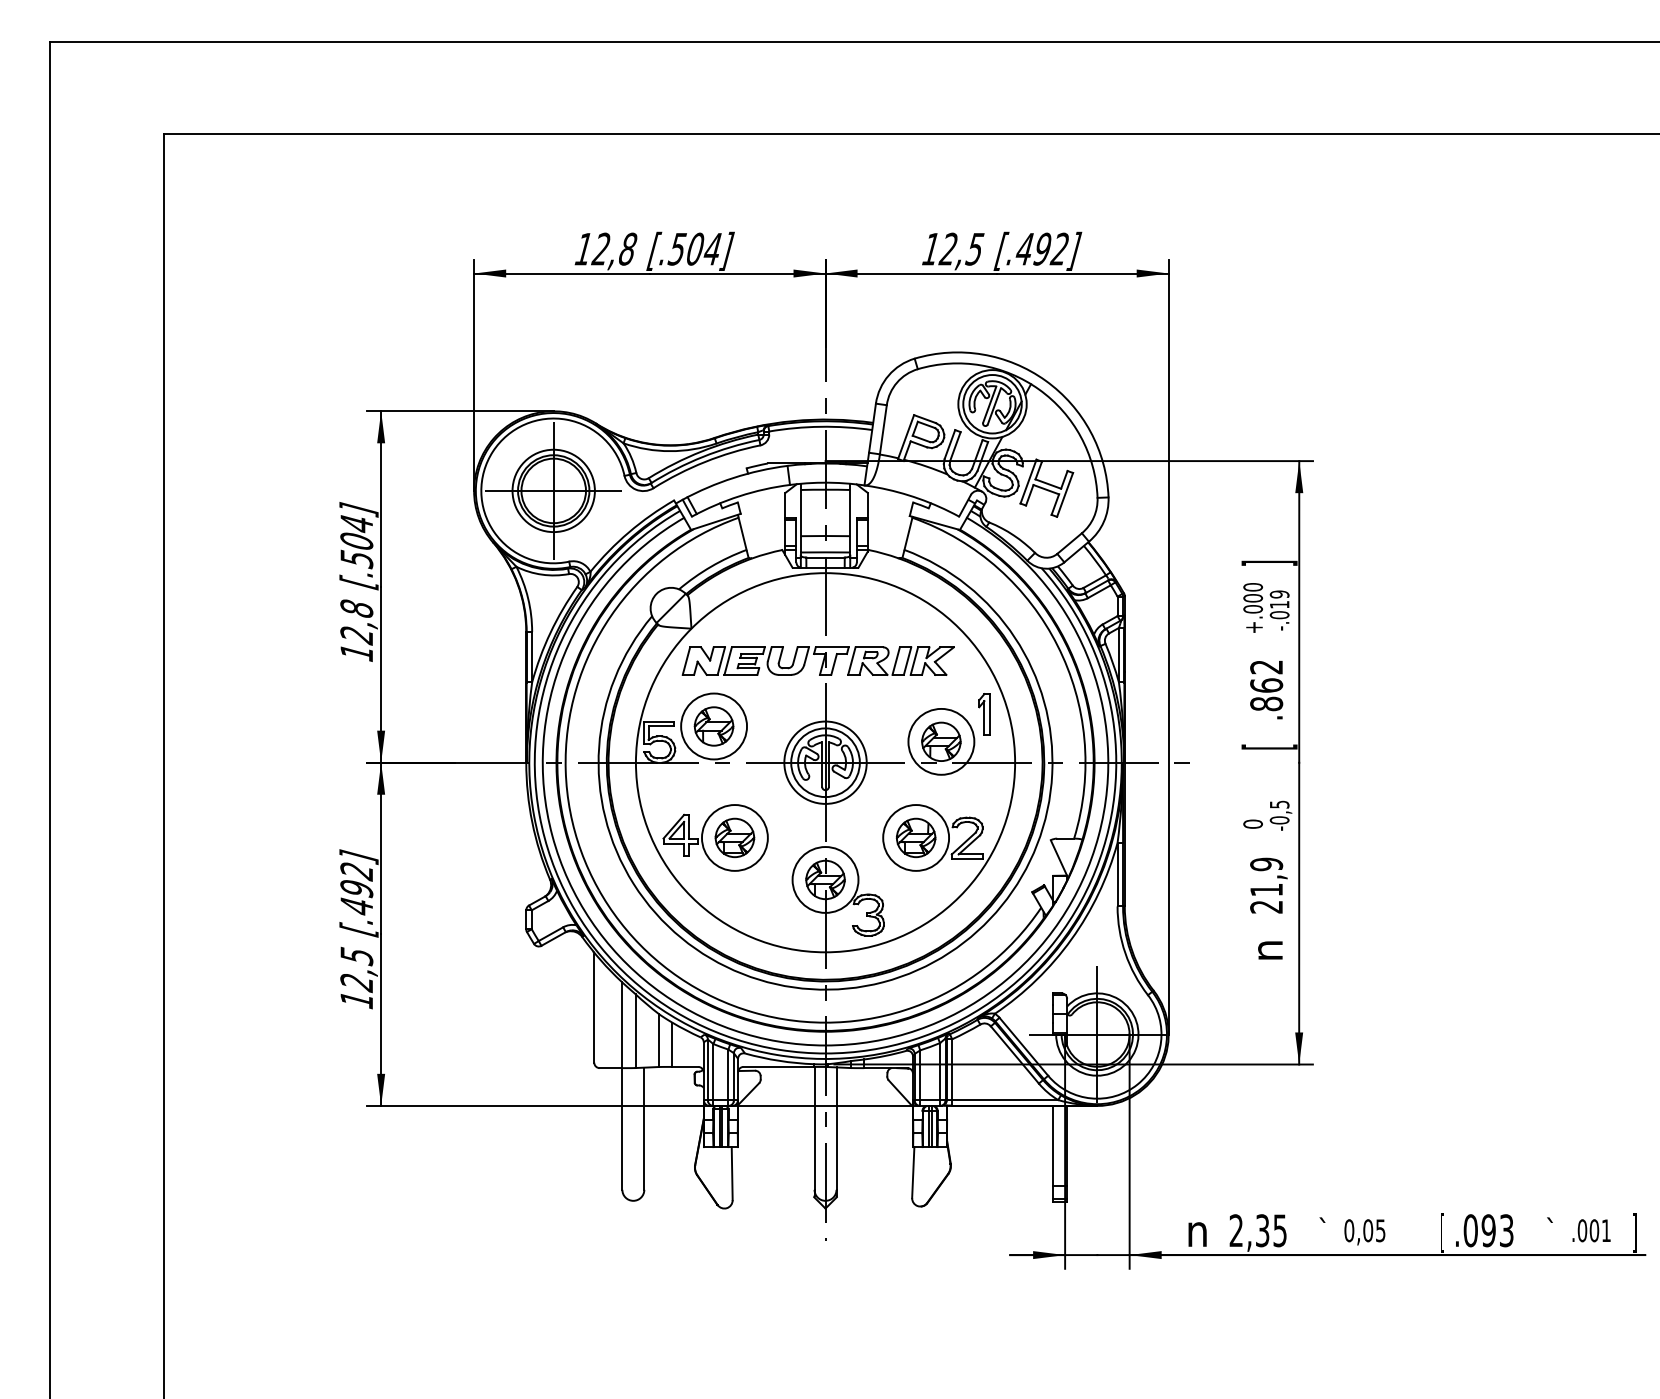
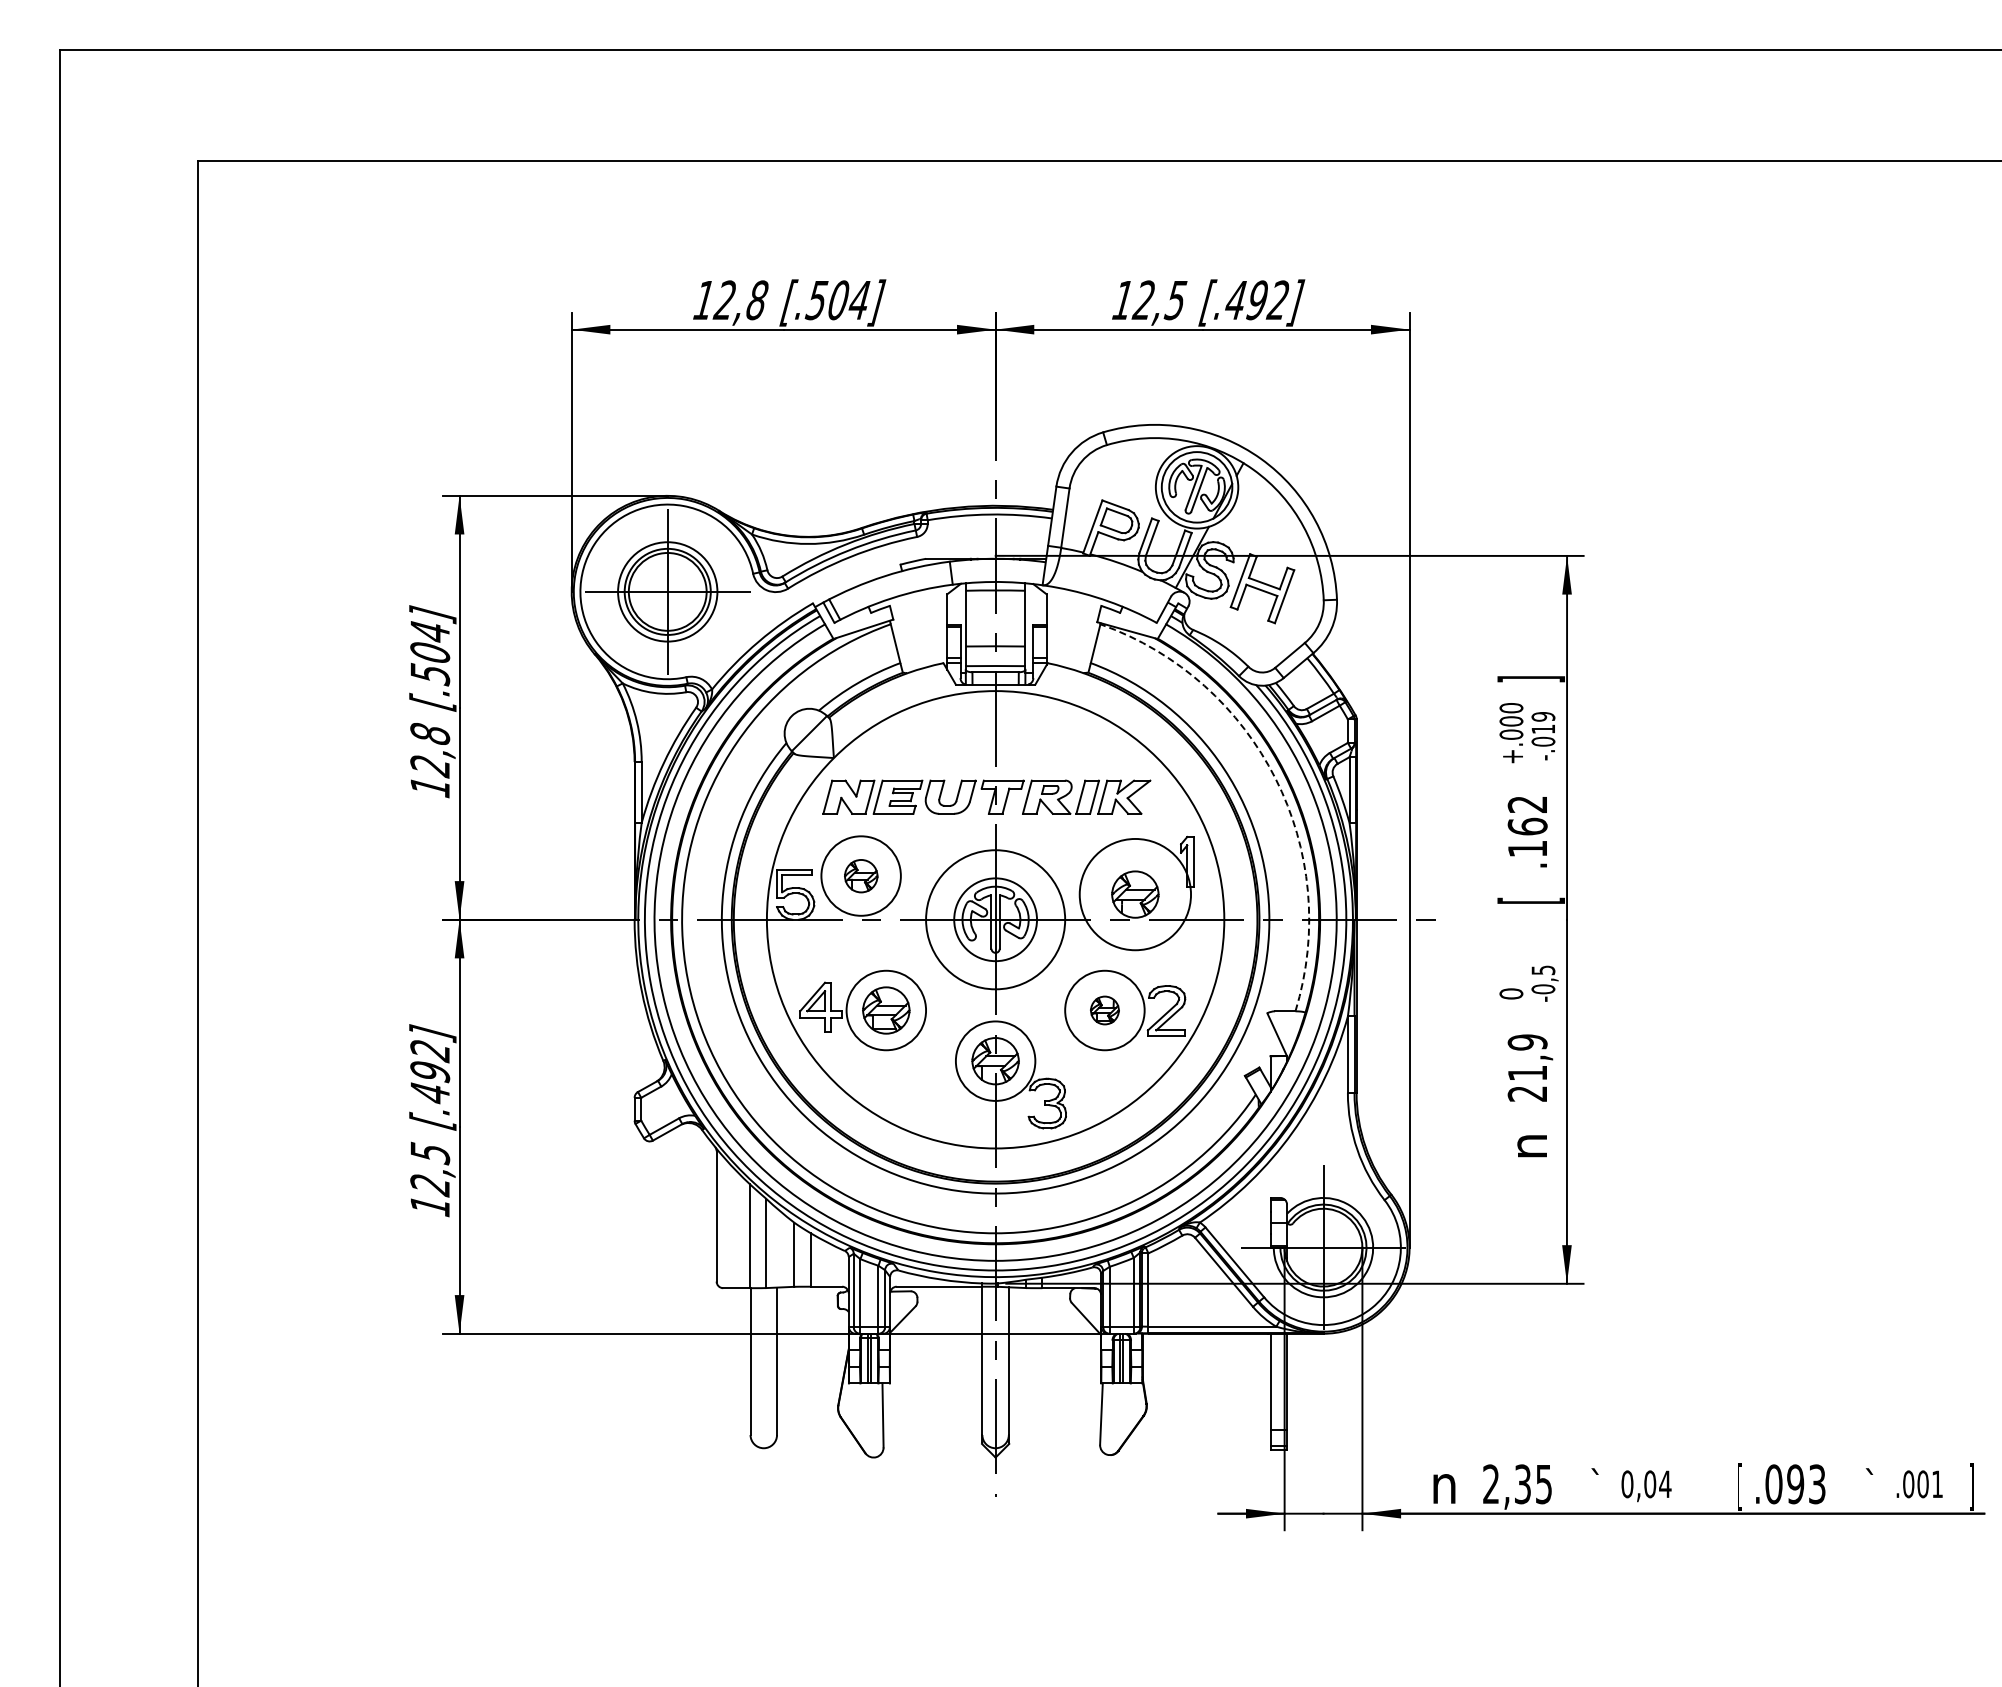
arc: (1057, 645) -> (1275, 778), solid -> dashed
text: (1266, 703) -> (1527, 848), .862 -> .162
part: (714, 726) -> (861, 876), size x0.7
circle: (941, 741) -> (1135, 894), size x1.4
circle: (825, 762) -> (995, 919), size x1.4
part: (915, 837) -> (1104, 1010), size x0.6
text: (1380, 1230) -> (1665, 1484), 0,05 -> 0,04

